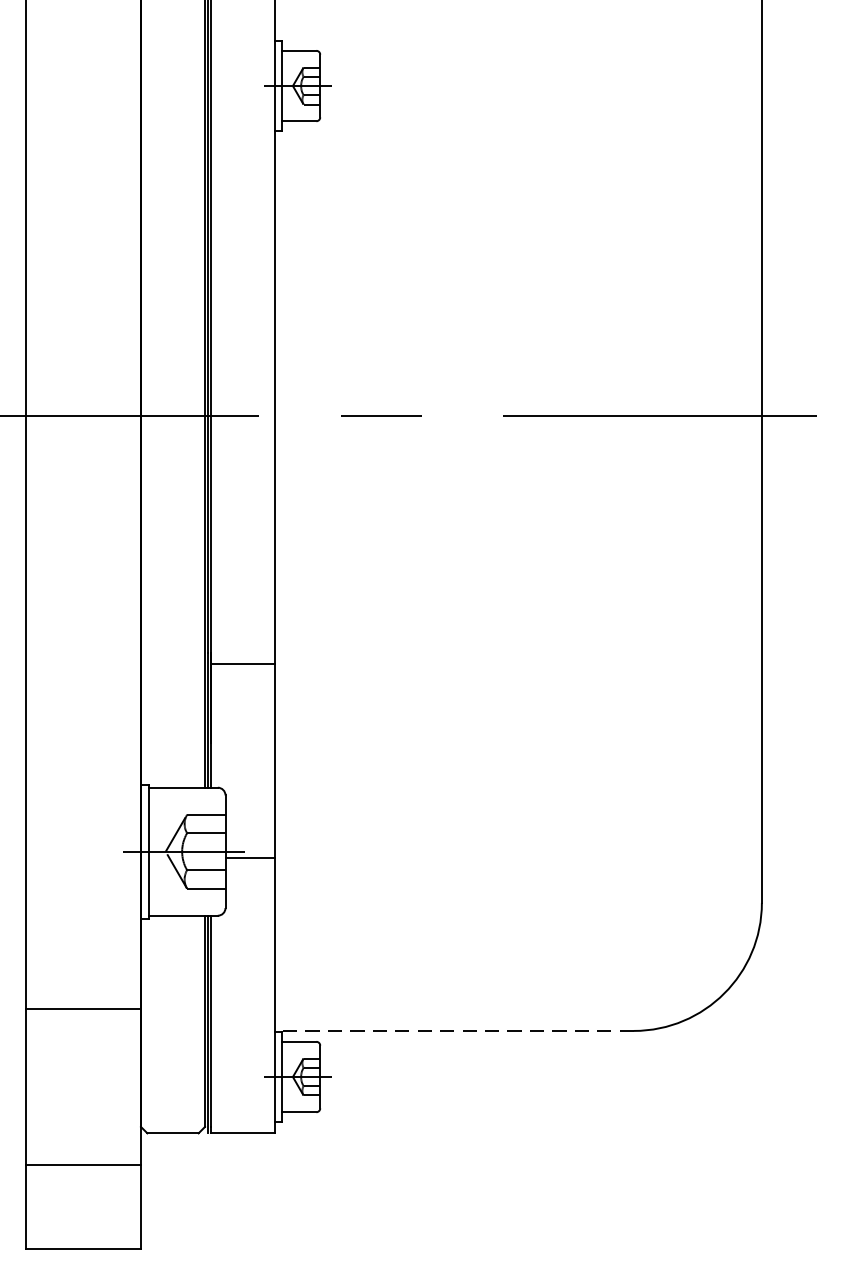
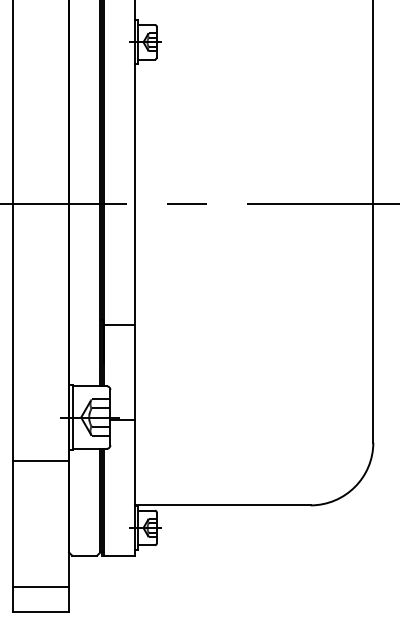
line: (82, 1008) -> (40, 461), moved
line: (454, 1031) -> (222, 505), dashed -> solid
line: (82, 1163) -> (40, 586), moved

